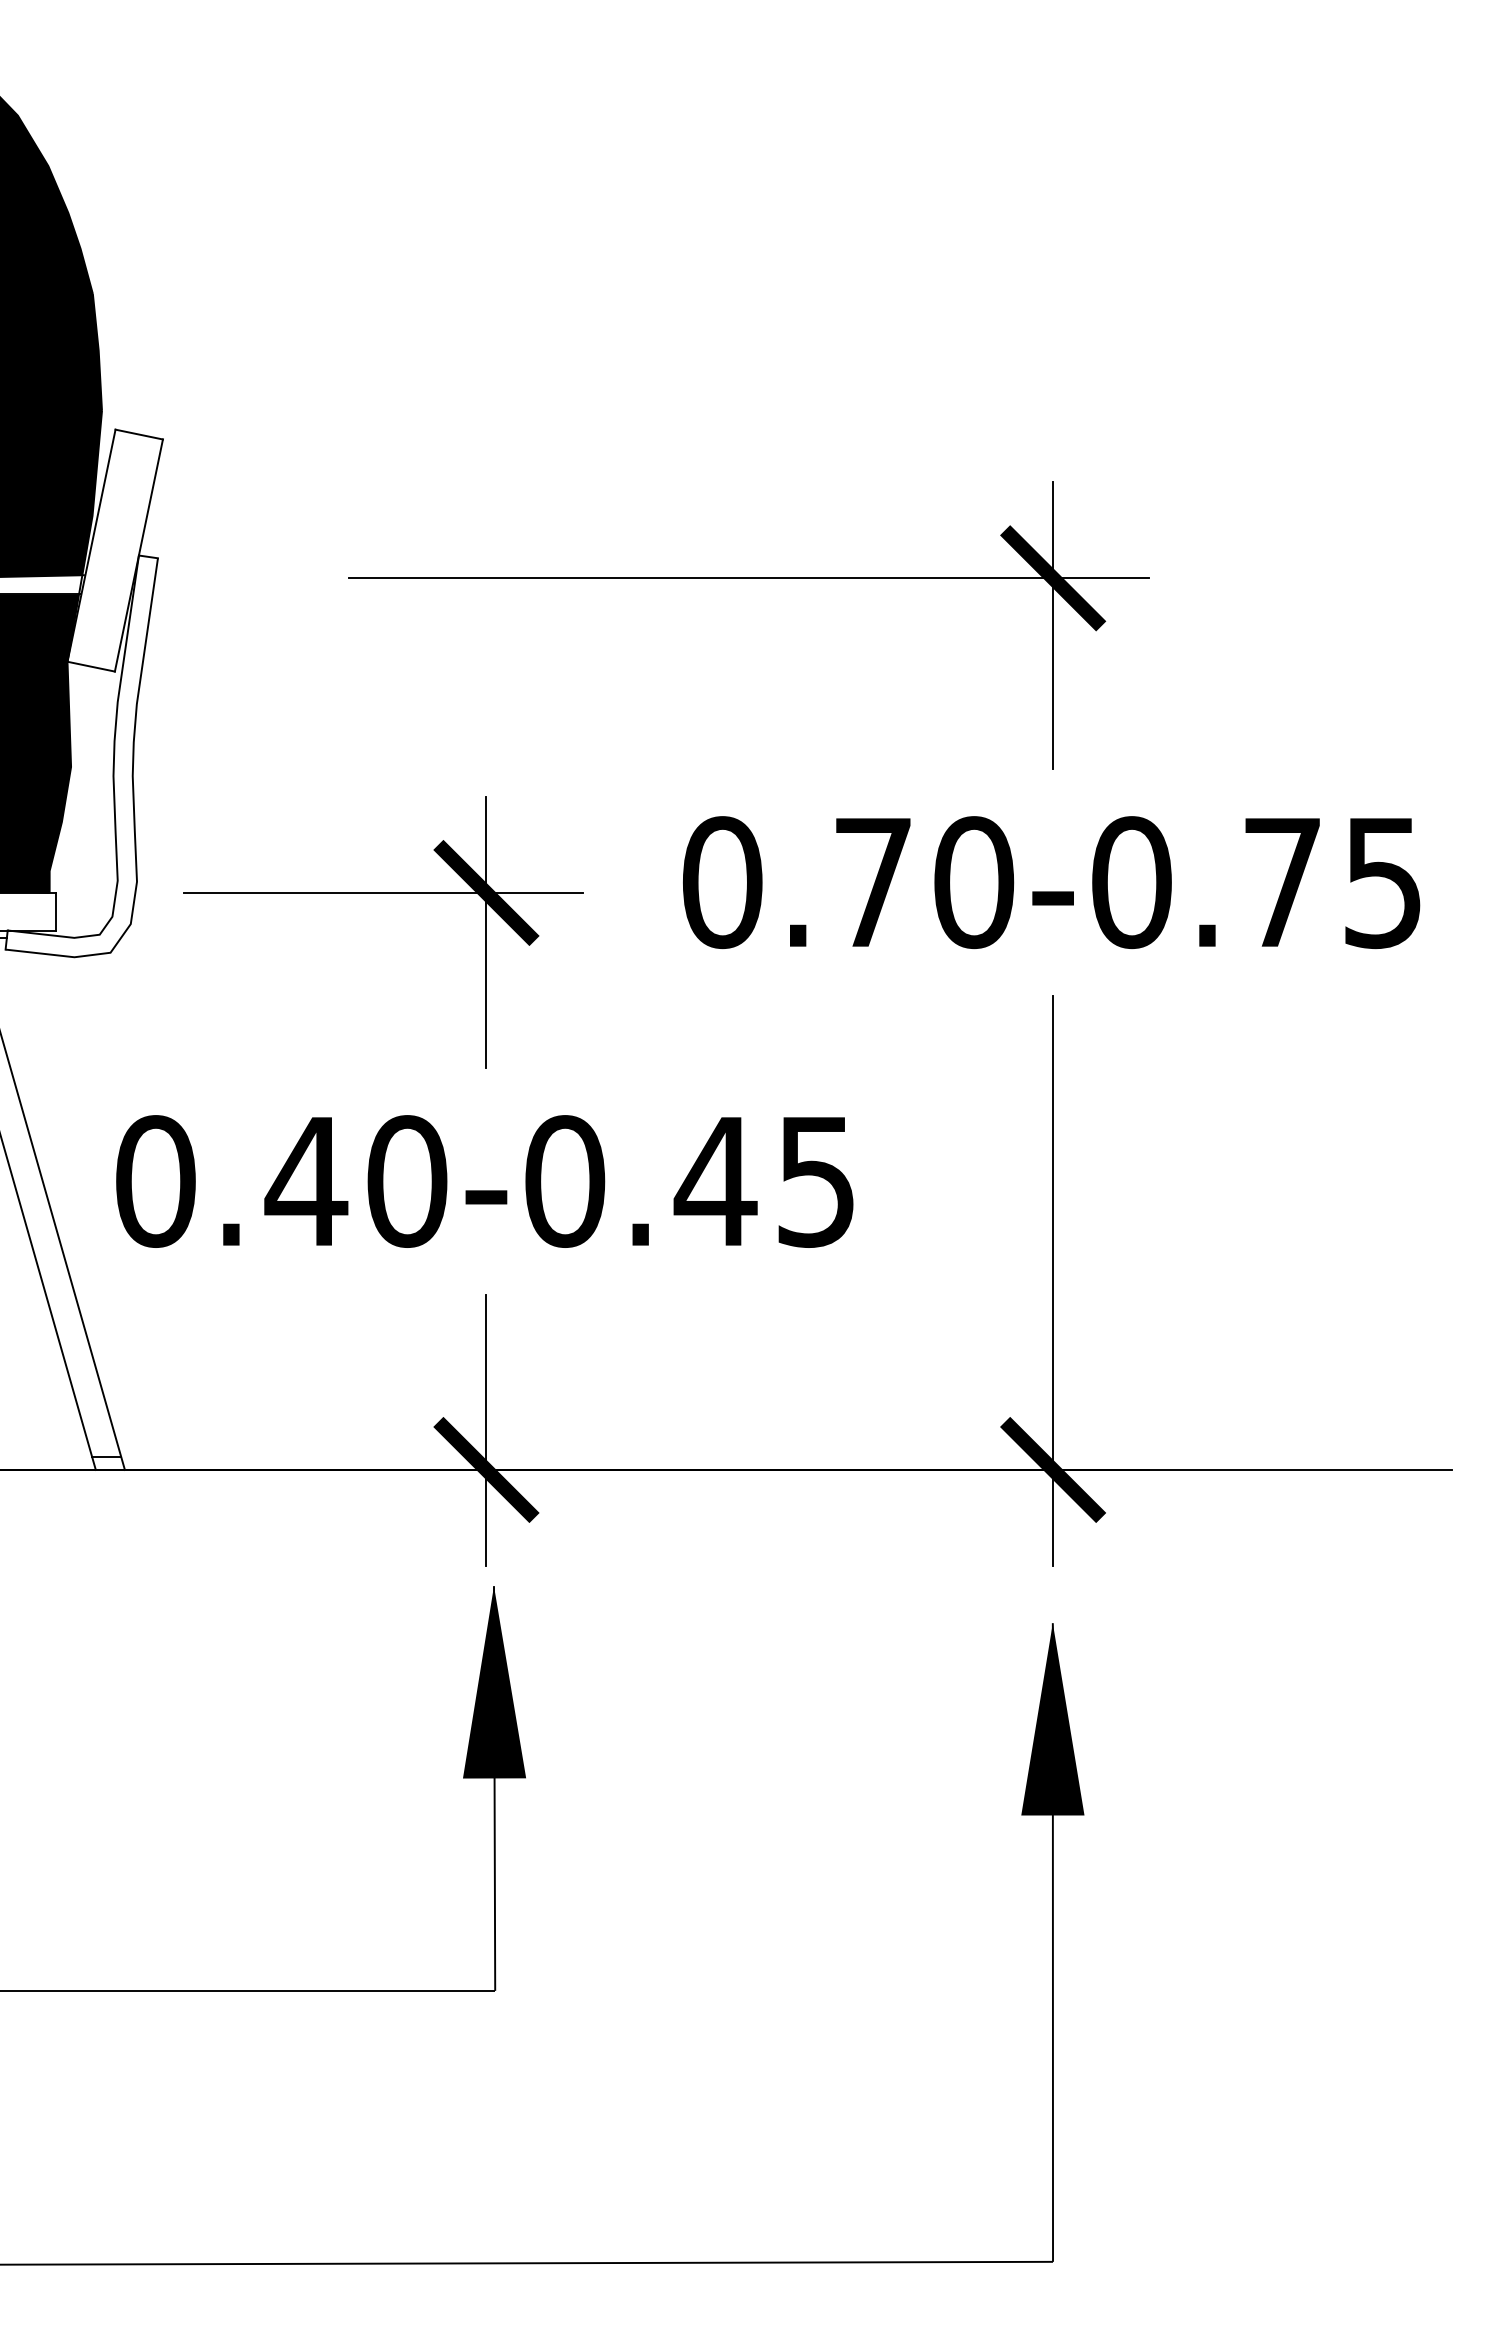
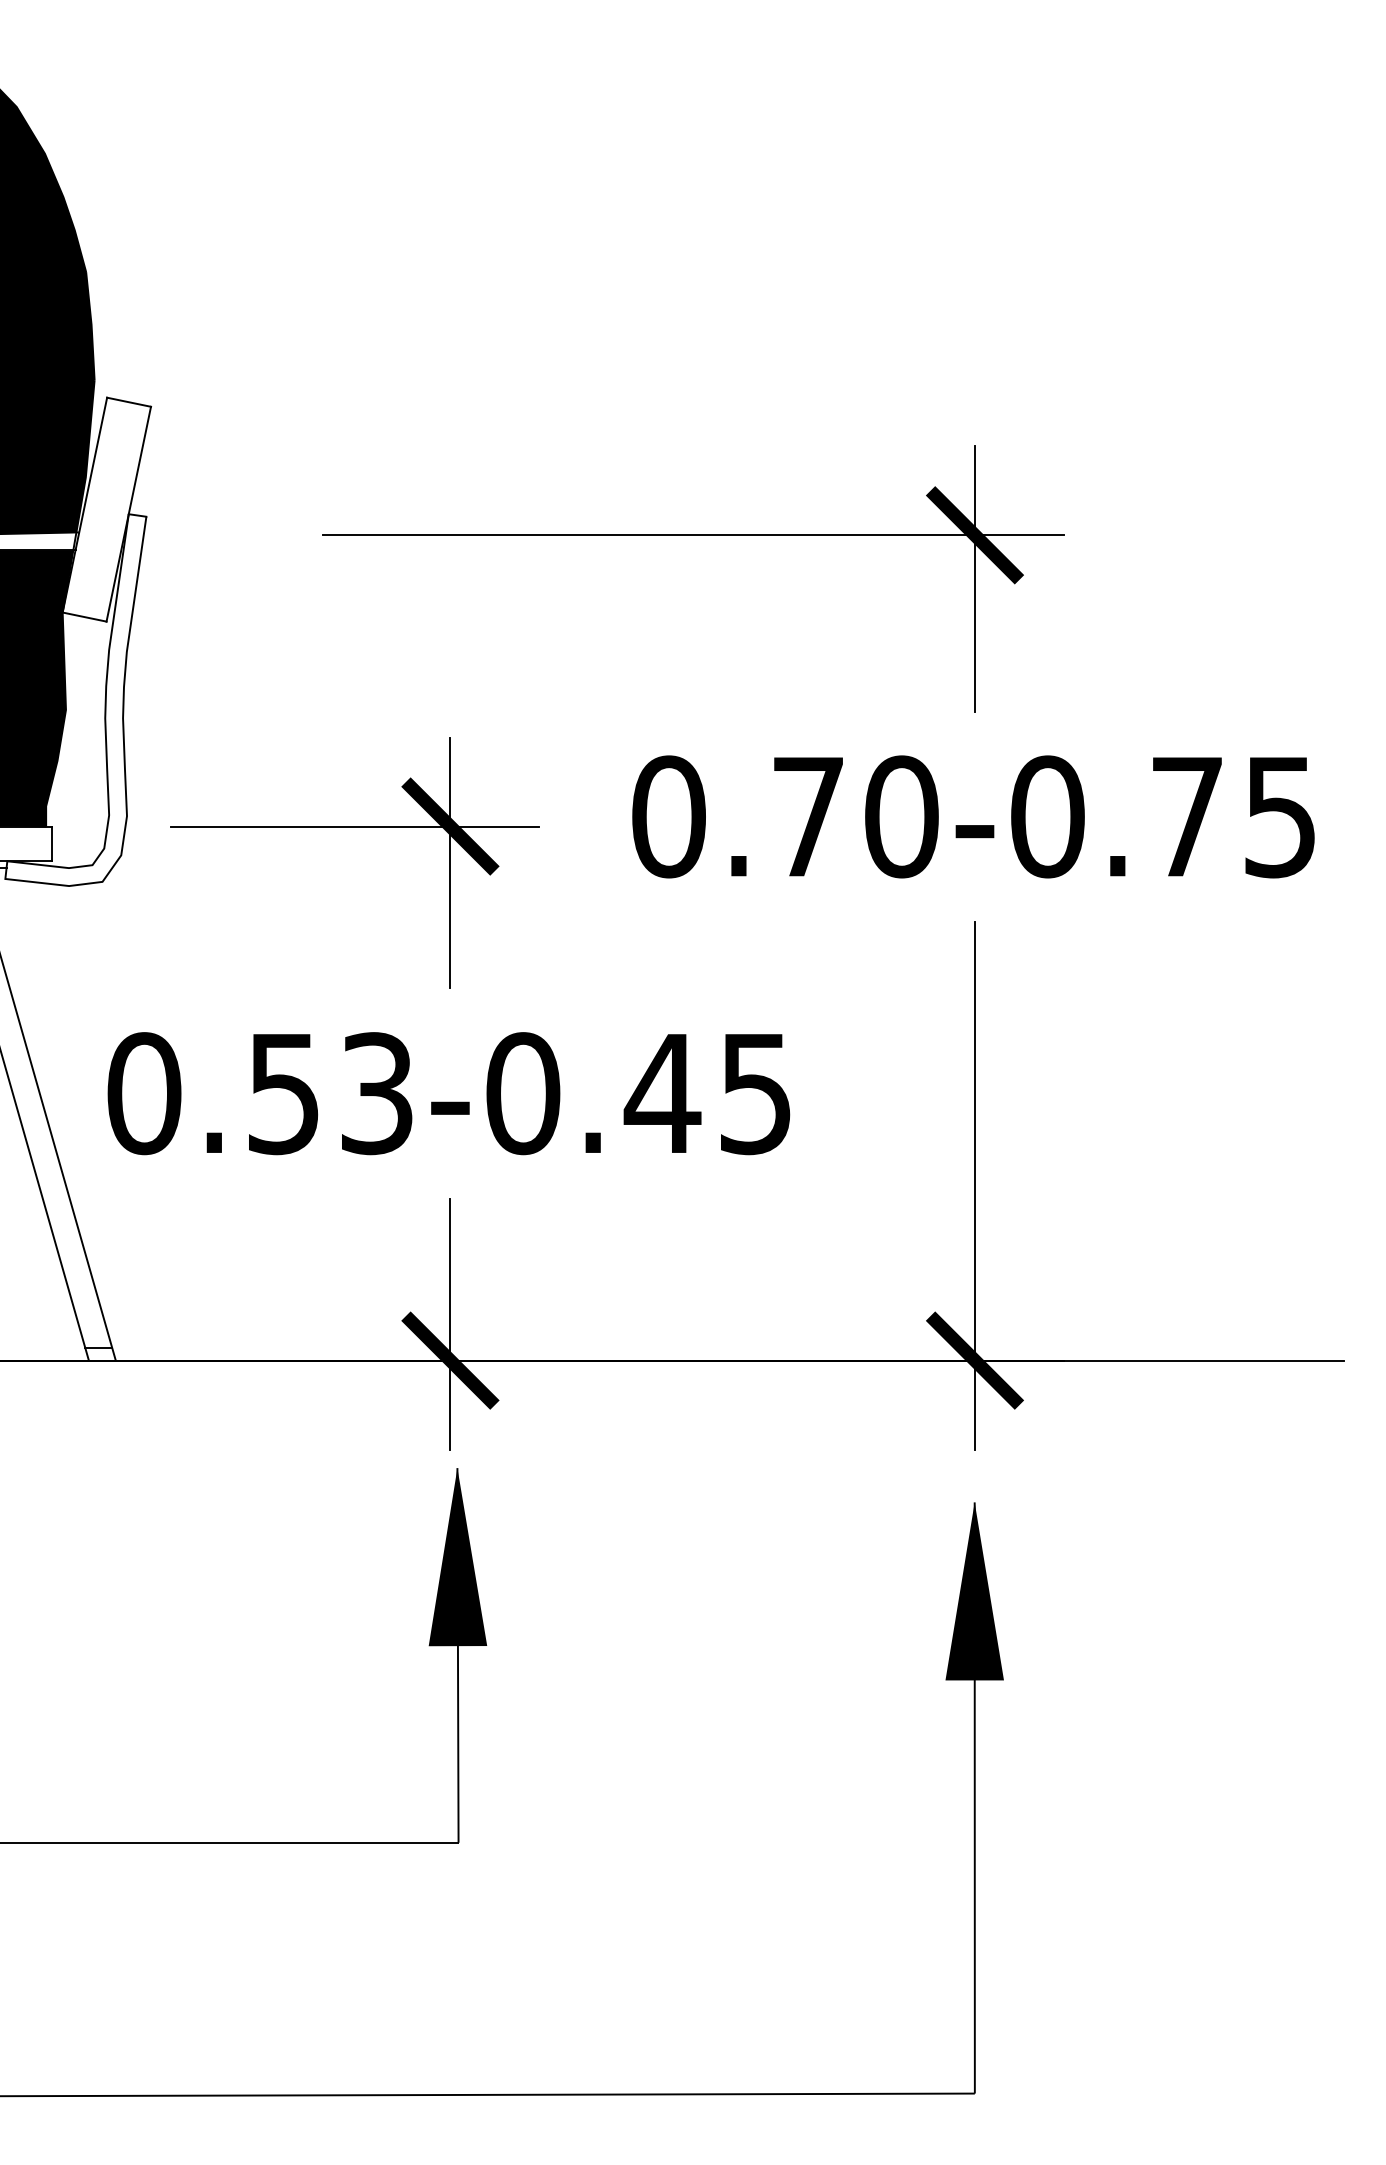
text: (355, 1181) -> (329, 1093), 0.40-0.45 -> 0.53-0.45

